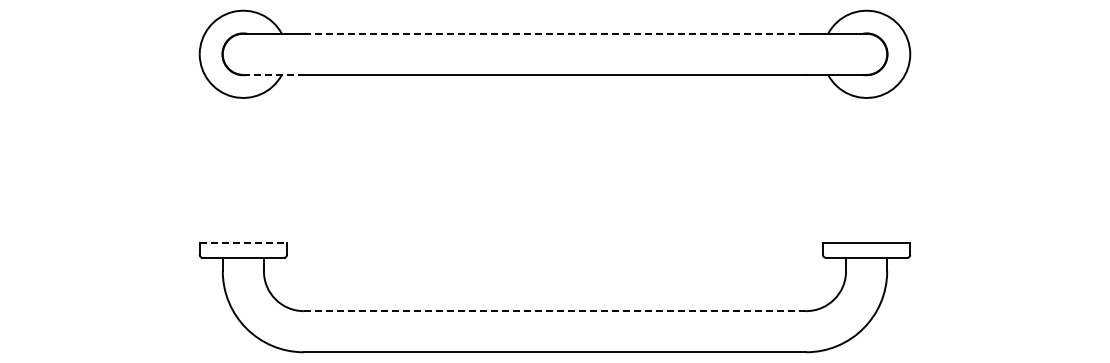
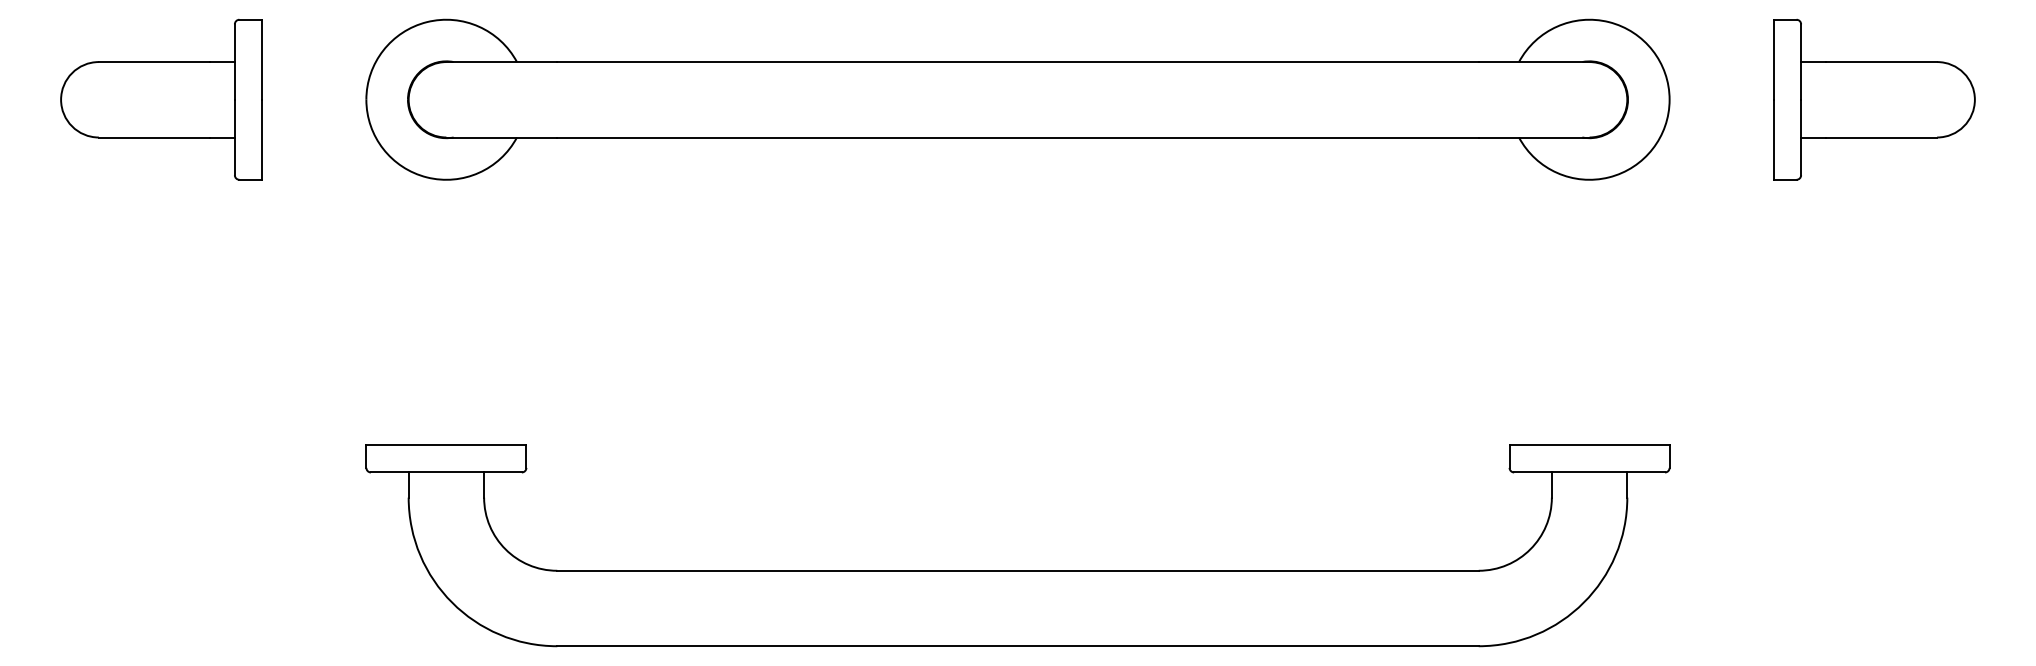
line: (555, 33) -> (1018, 61), dashed -> solid
part: (87, 54) -> (160, 100), added
part: (1021, 54) -> (1873, 100), added
line: (274, 74) -> (503, 136), dashed -> solid
line: (243, 242) -> (446, 444), dashed -> solid
line: (555, 311) -> (1018, 571), dashed -> solid

